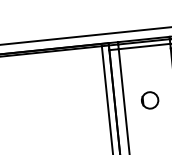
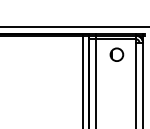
part: (149, 100) -> (116, 54), moved

